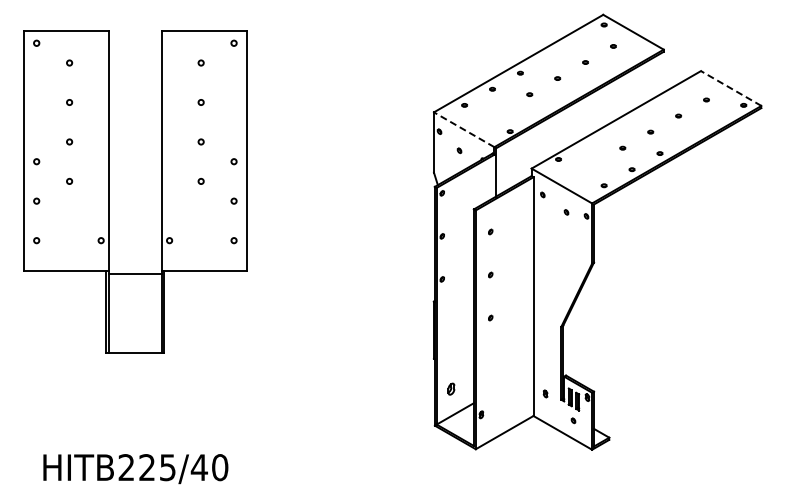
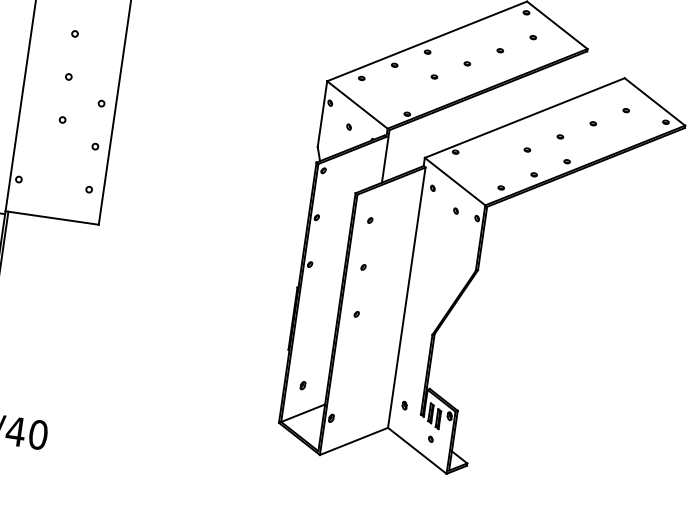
line: (731, 88) -> (655, 101), dashed -> solid
line: (464, 129) -> (357, 104), dashed -> solid
part: (451, 388) -> (302, 384), size x0.62

